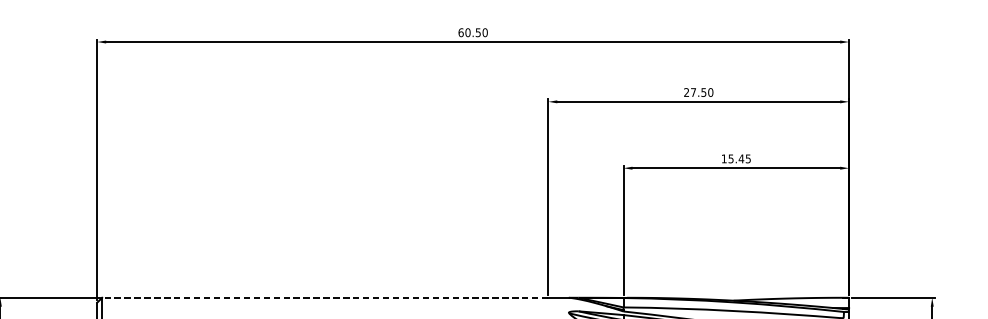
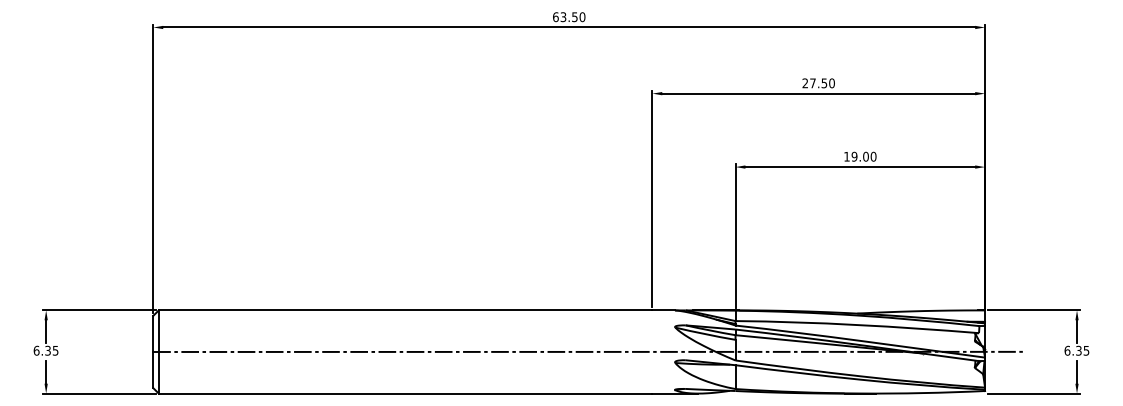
text: (468, 33) -> (563, 17), 60.50 -> 63.50
text: (739, 158) -> (863, 156), 15.45 -> 19.00
line: (325, 297) -> (405, 310), dashed -> solid

